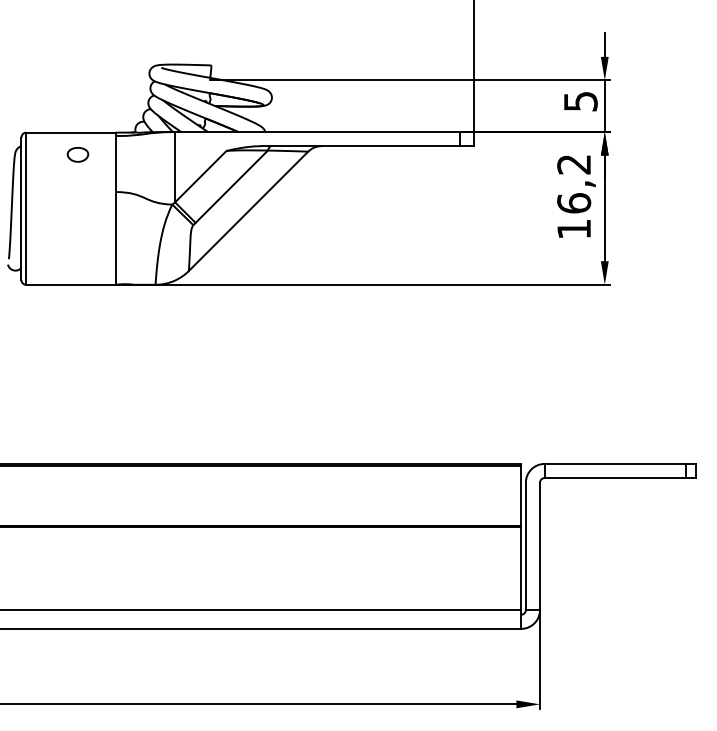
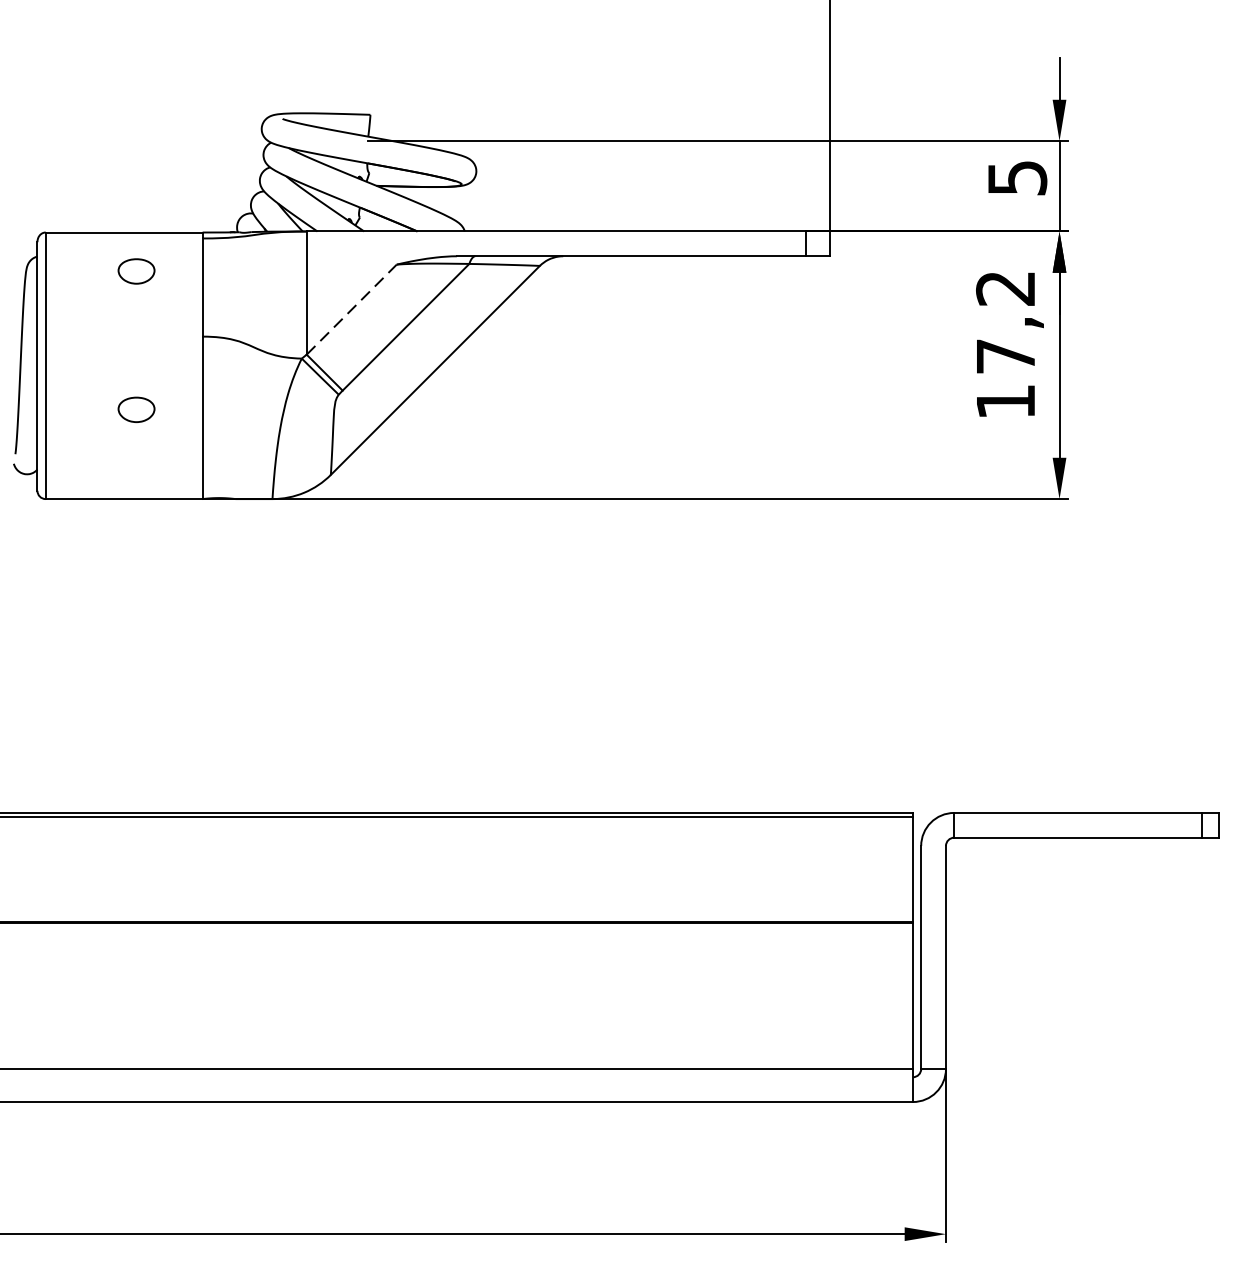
line: (201, 176) -> (352, 309), solid -> dashed
text: (574, 203) -> (1006, 356), 16,2 -> 17,2
part: (77, 233) -> (135, 409), added

